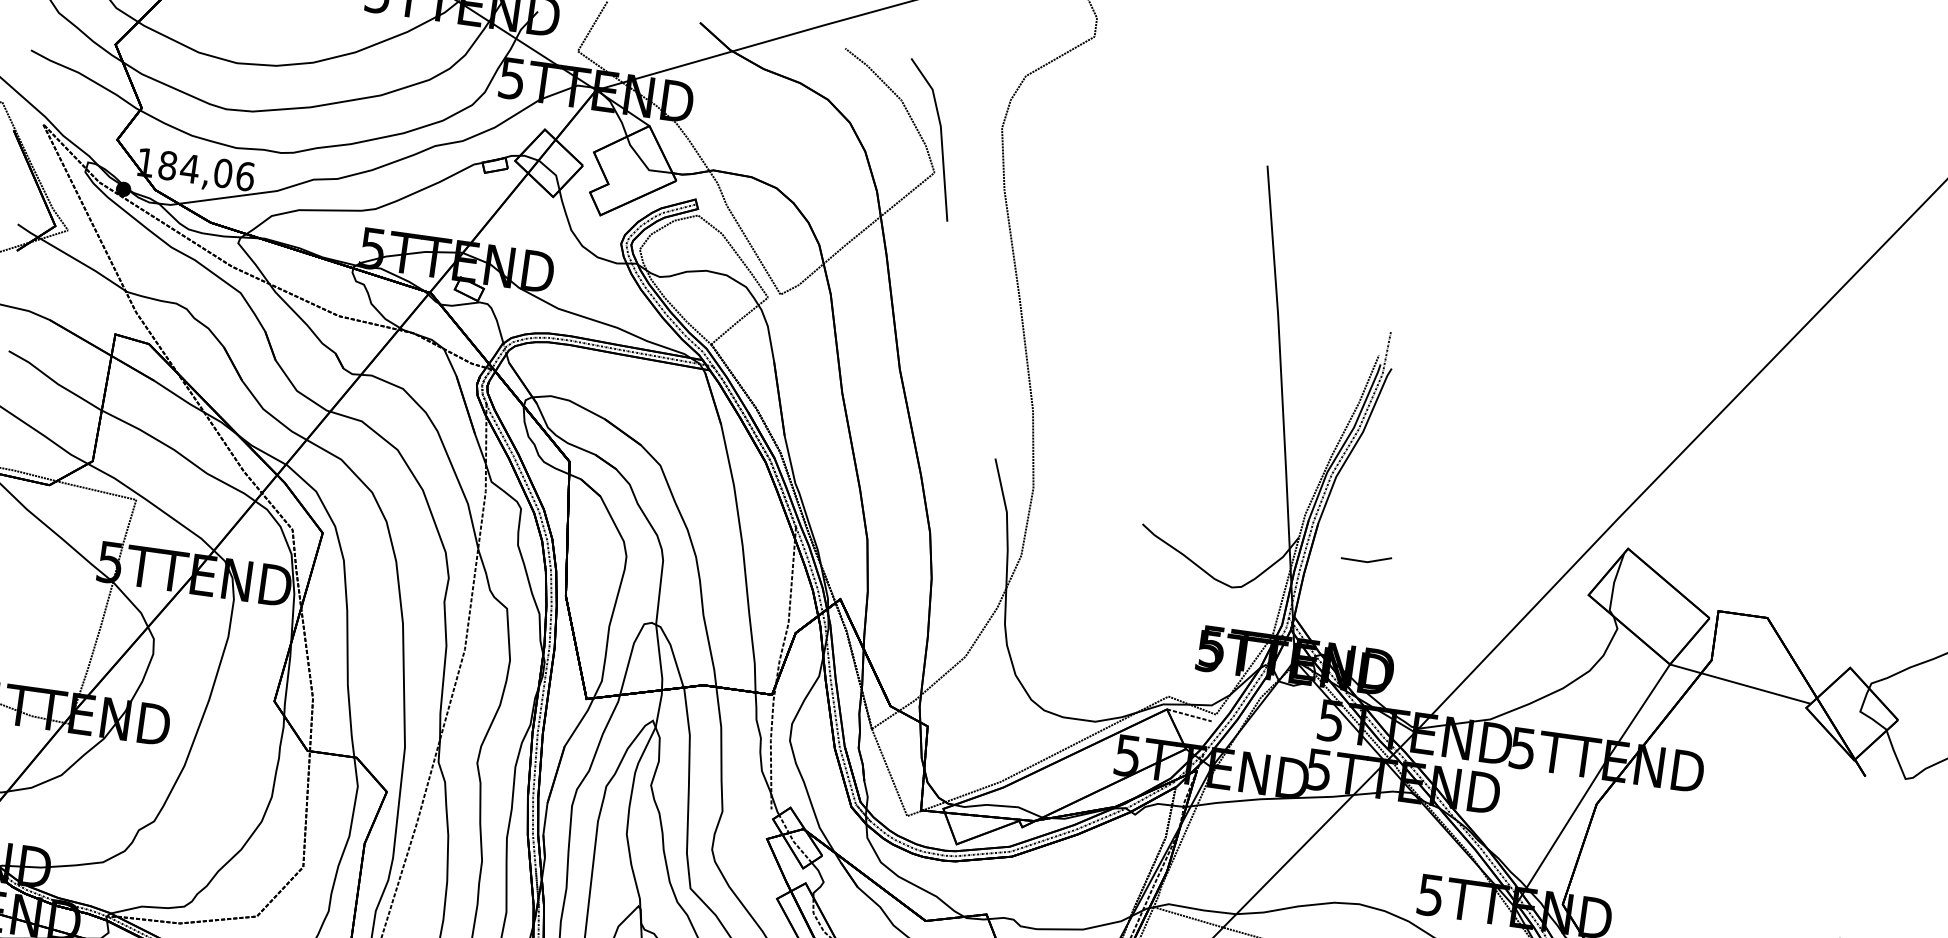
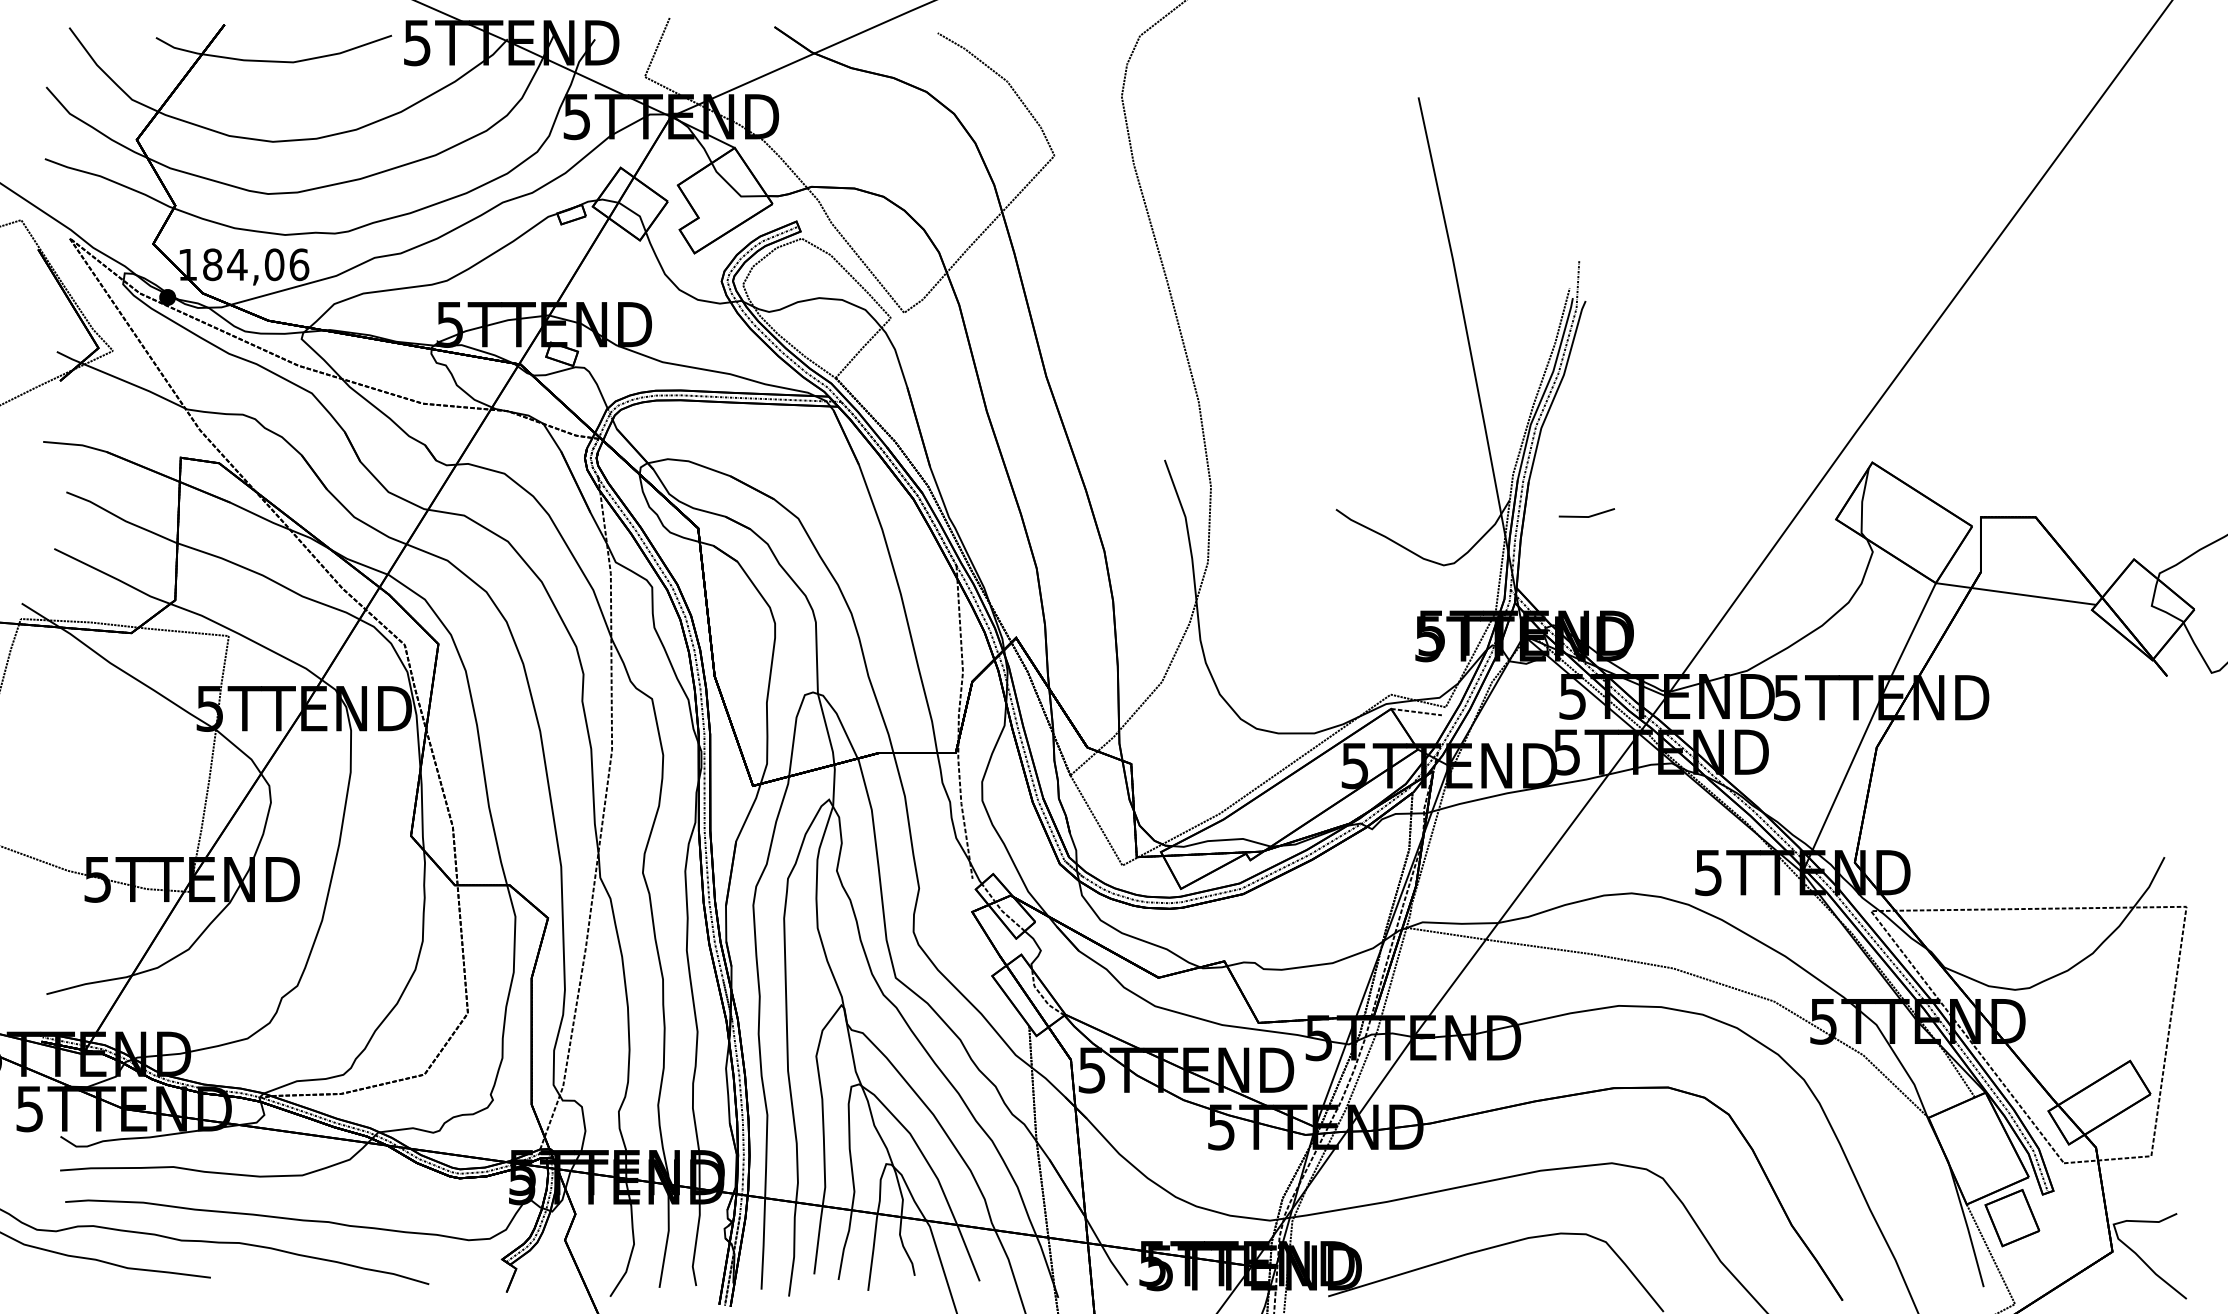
line: (940, 136) -> (1055, 115), removed

